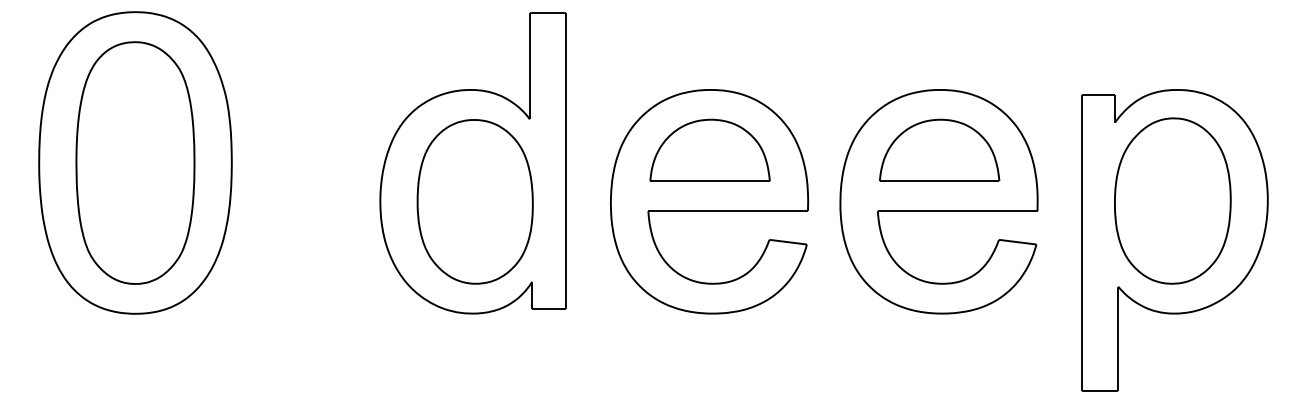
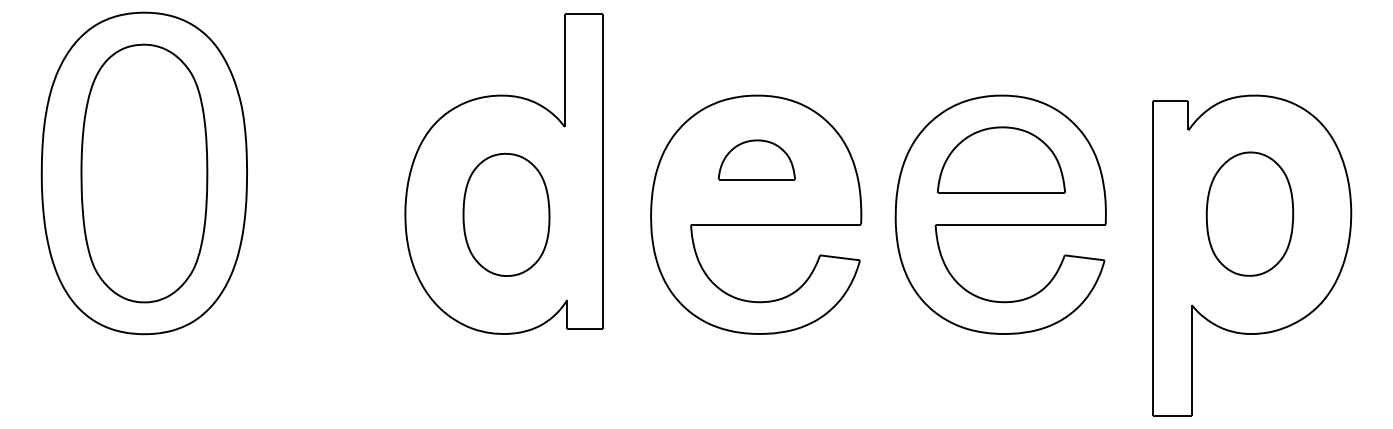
part: (709, 149) -> (756, 159), size x0.6
part: (475, 201) -> (506, 214), size x0.7
part: (1172, 201) -> (1249, 214), size x0.7

